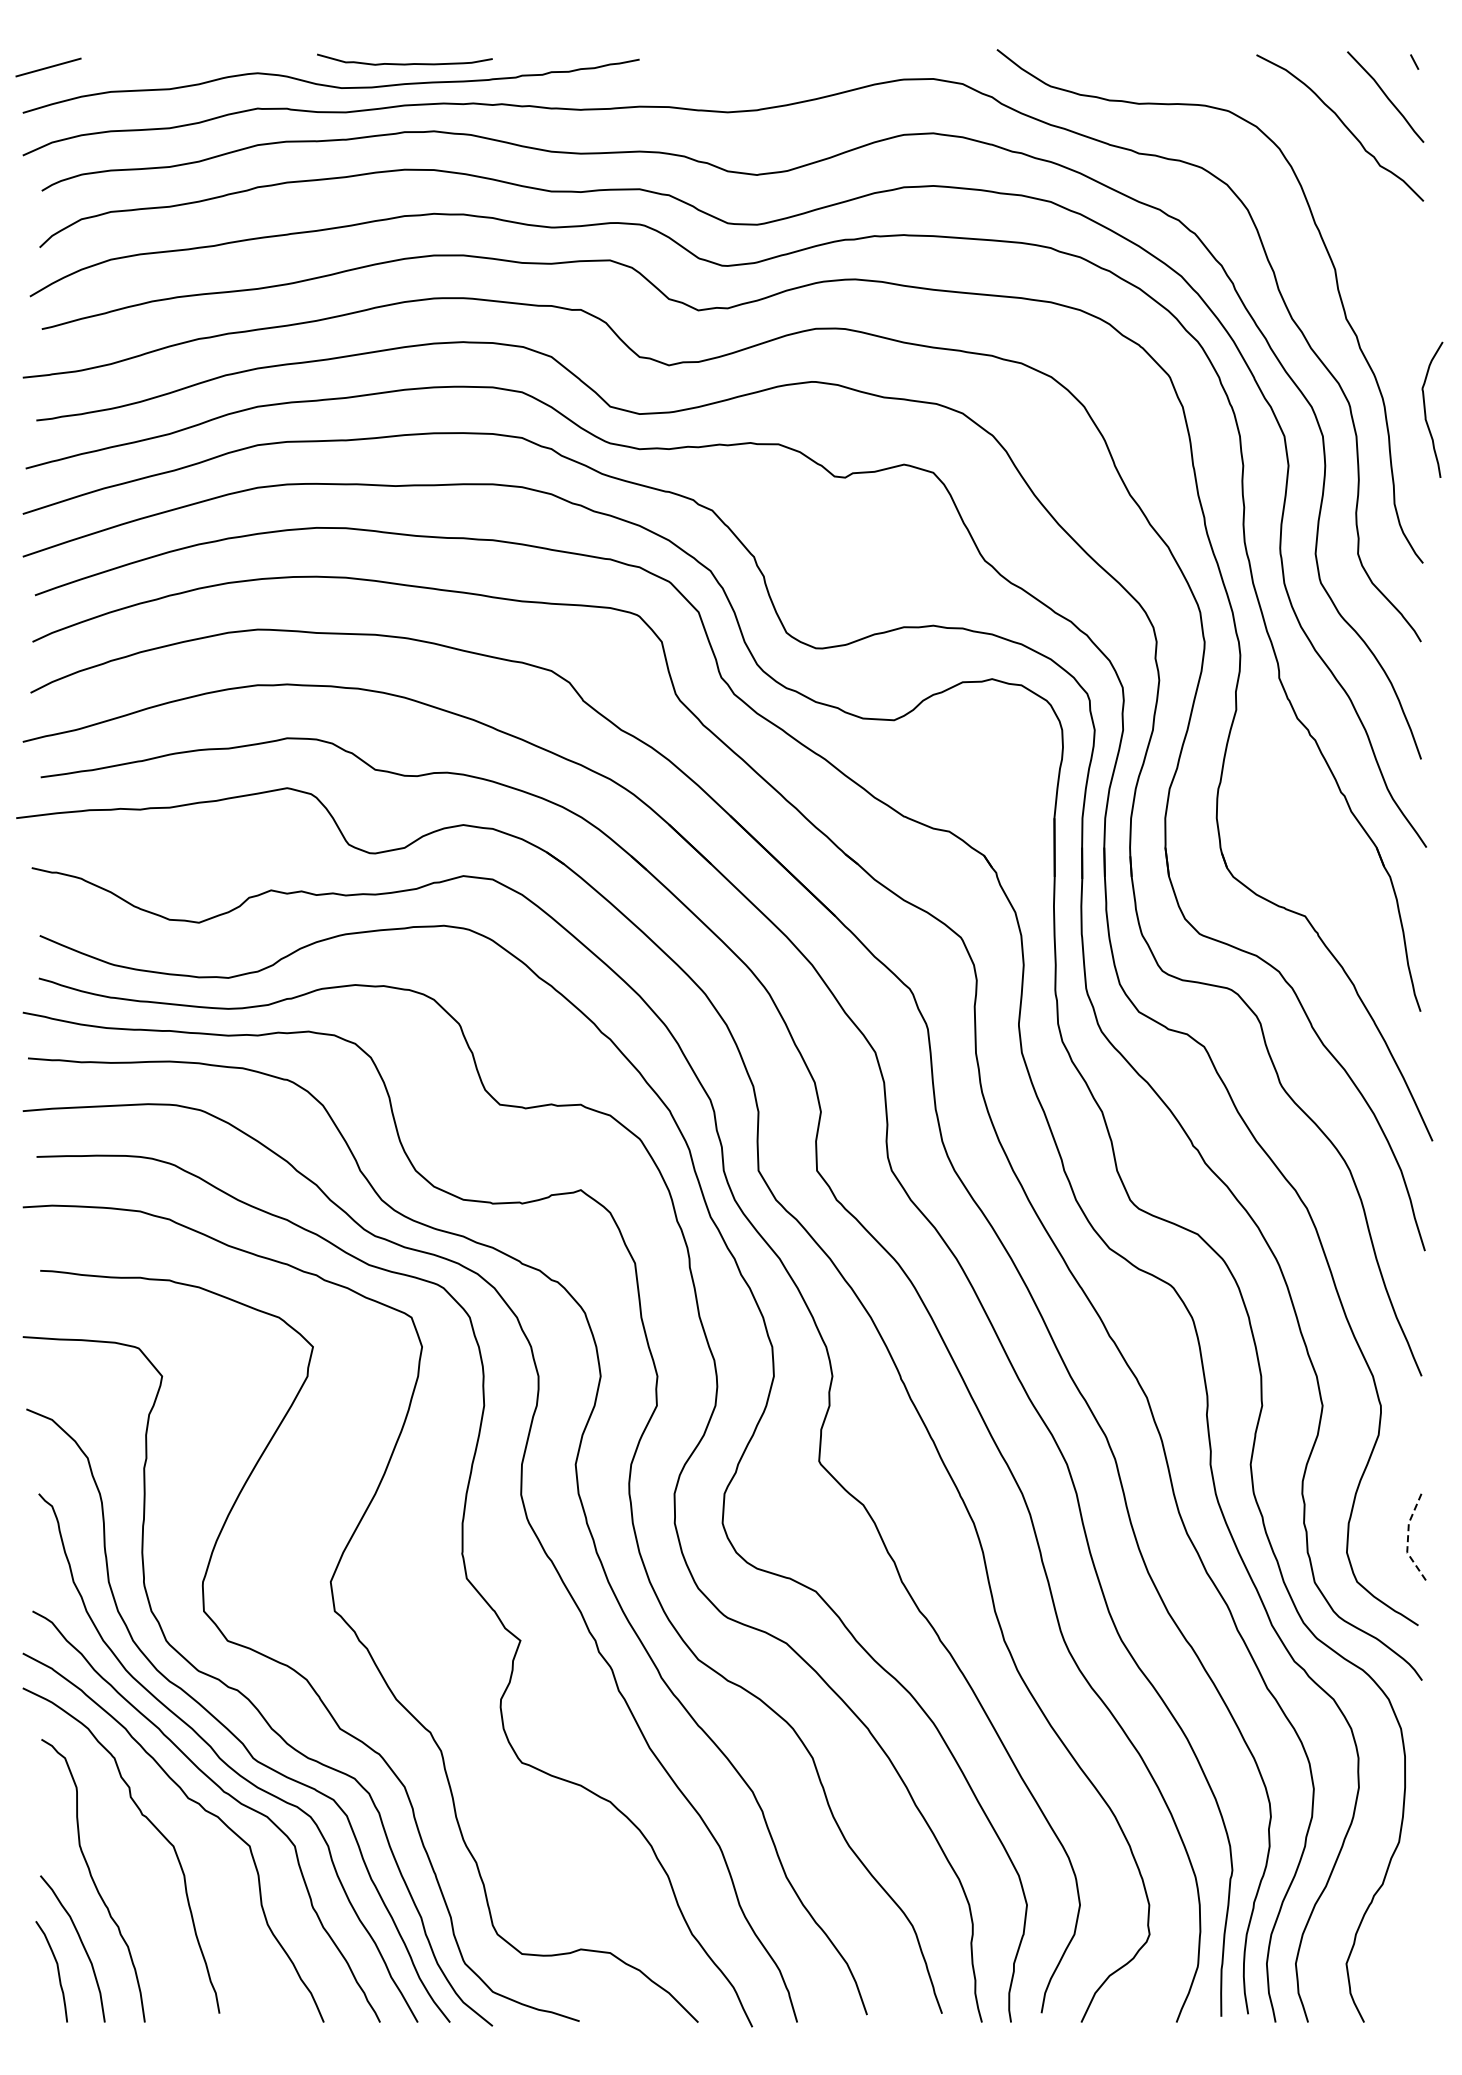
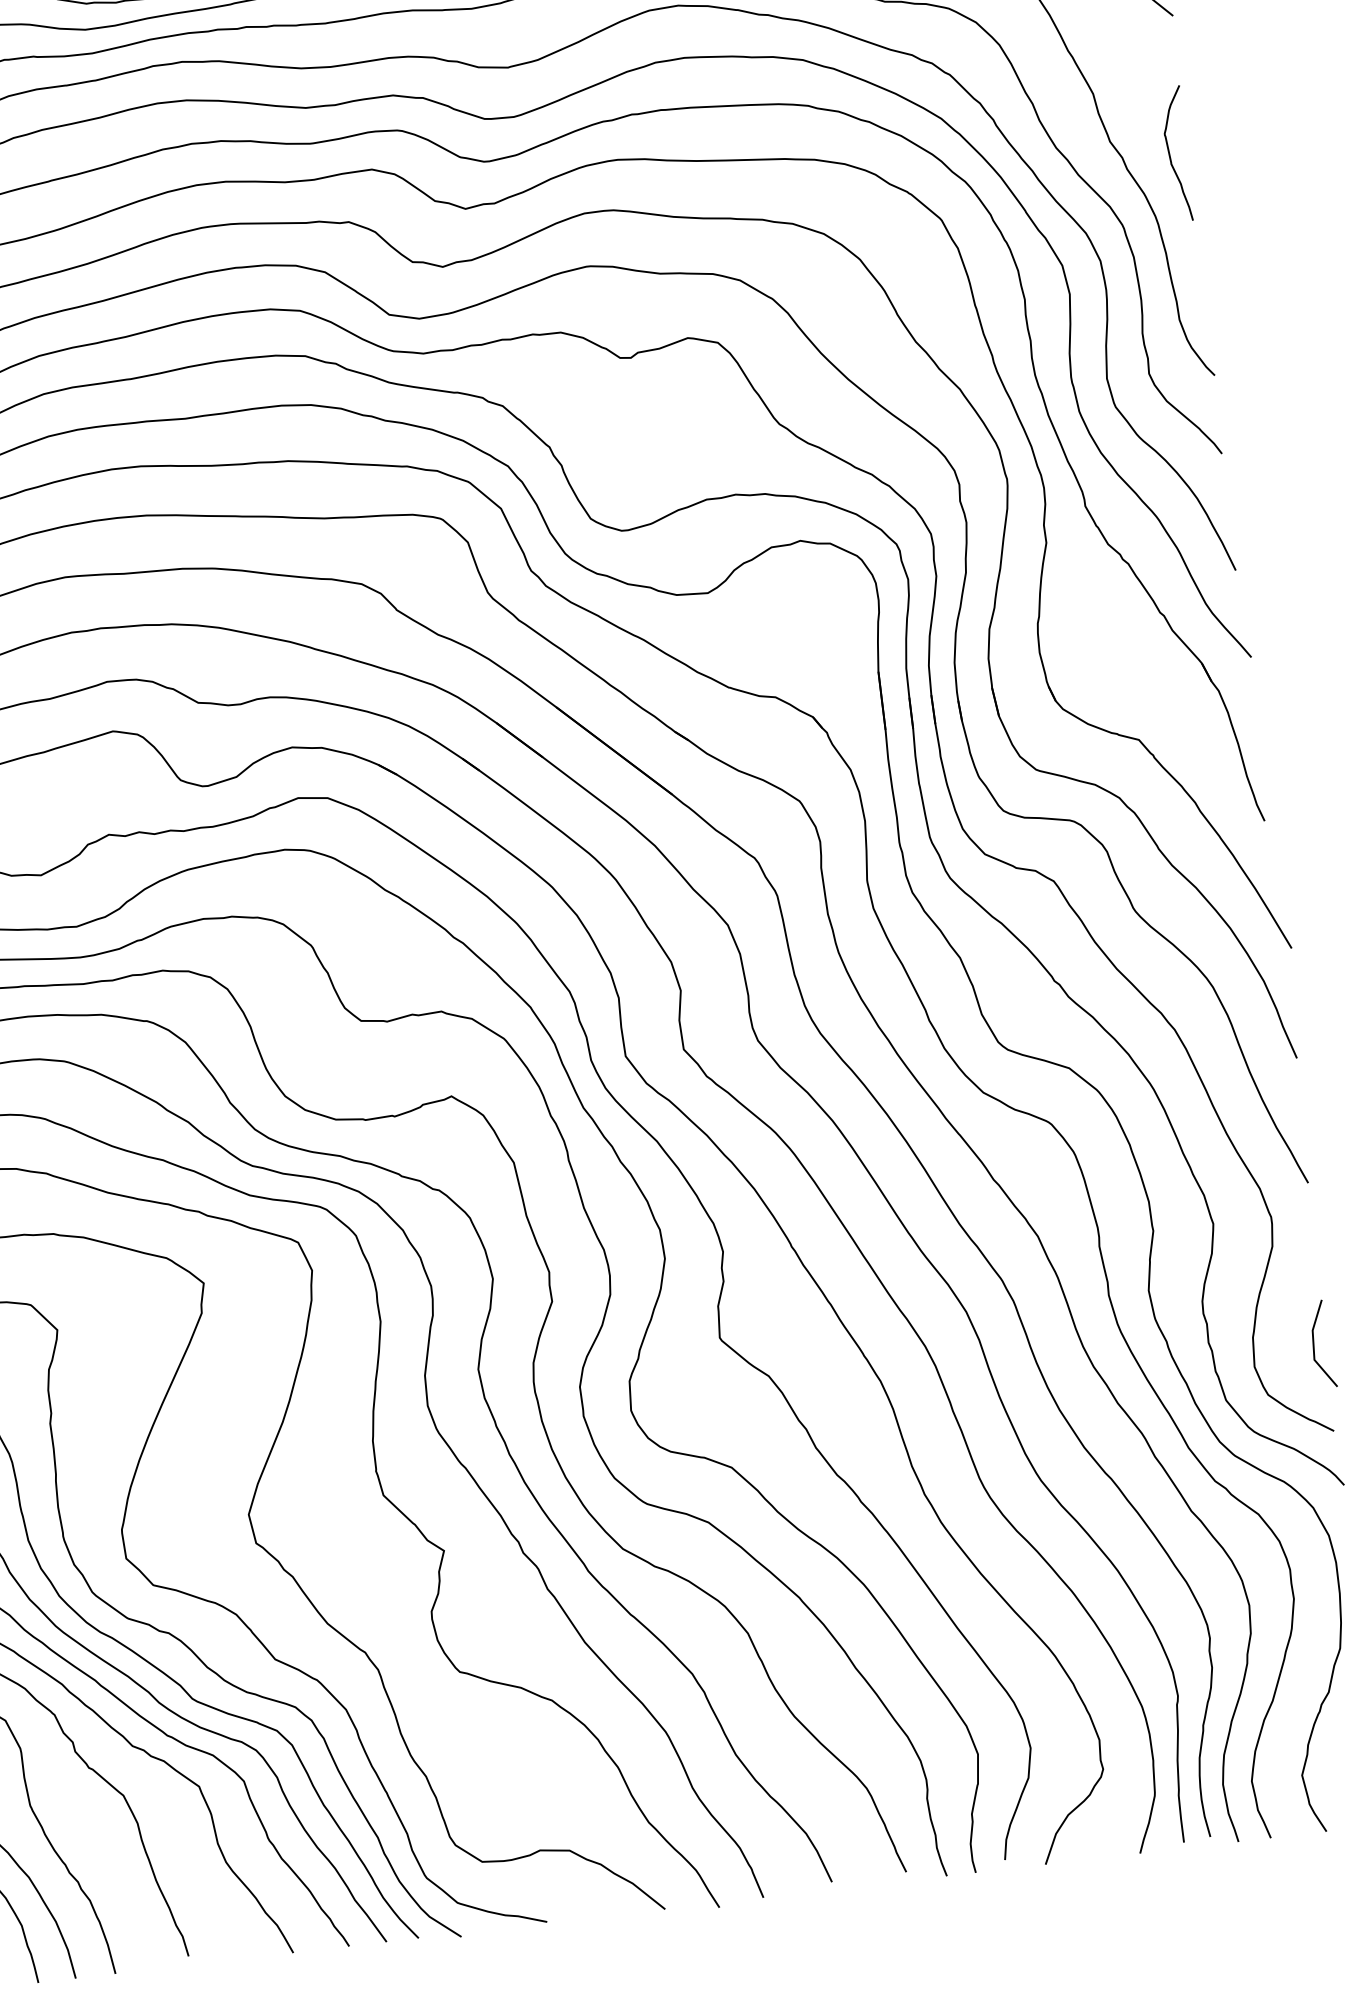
curve: (1425, 409) -> (1170, 154), moved
line: (1407, 1539) -> (1313, 1346), dashed -> solid

